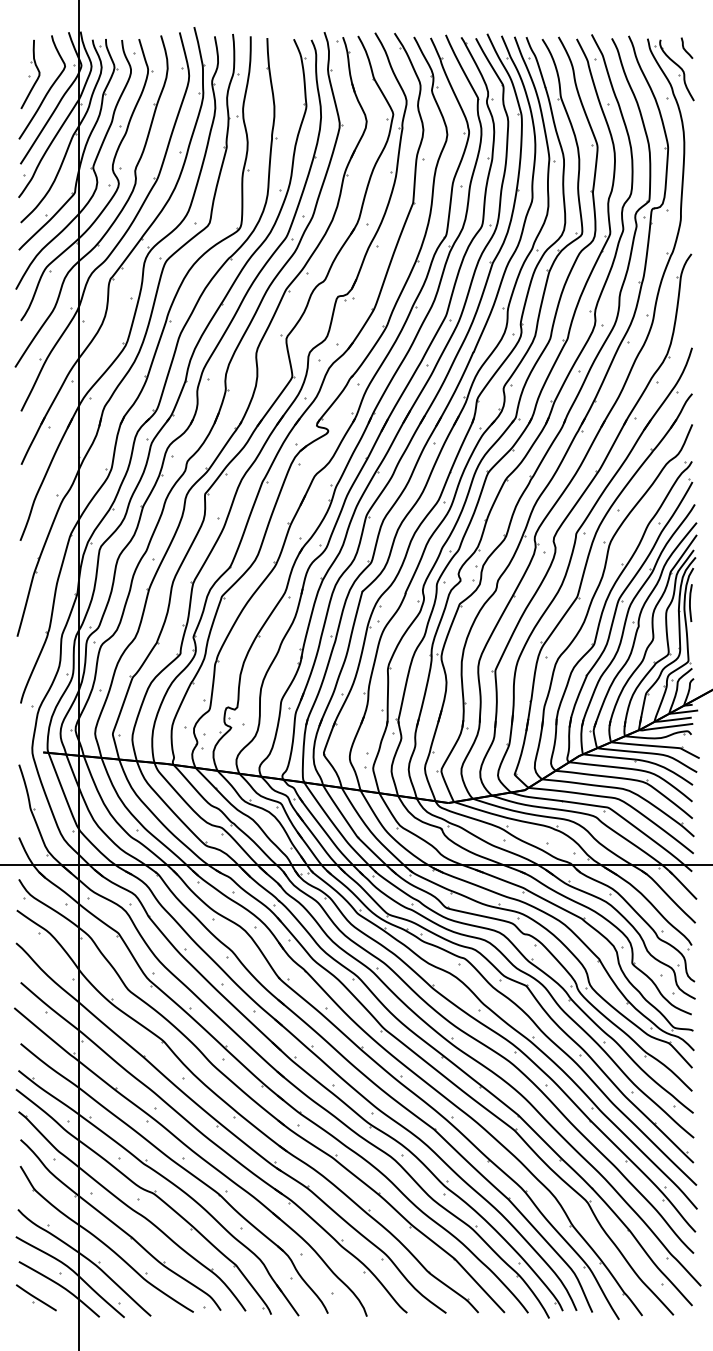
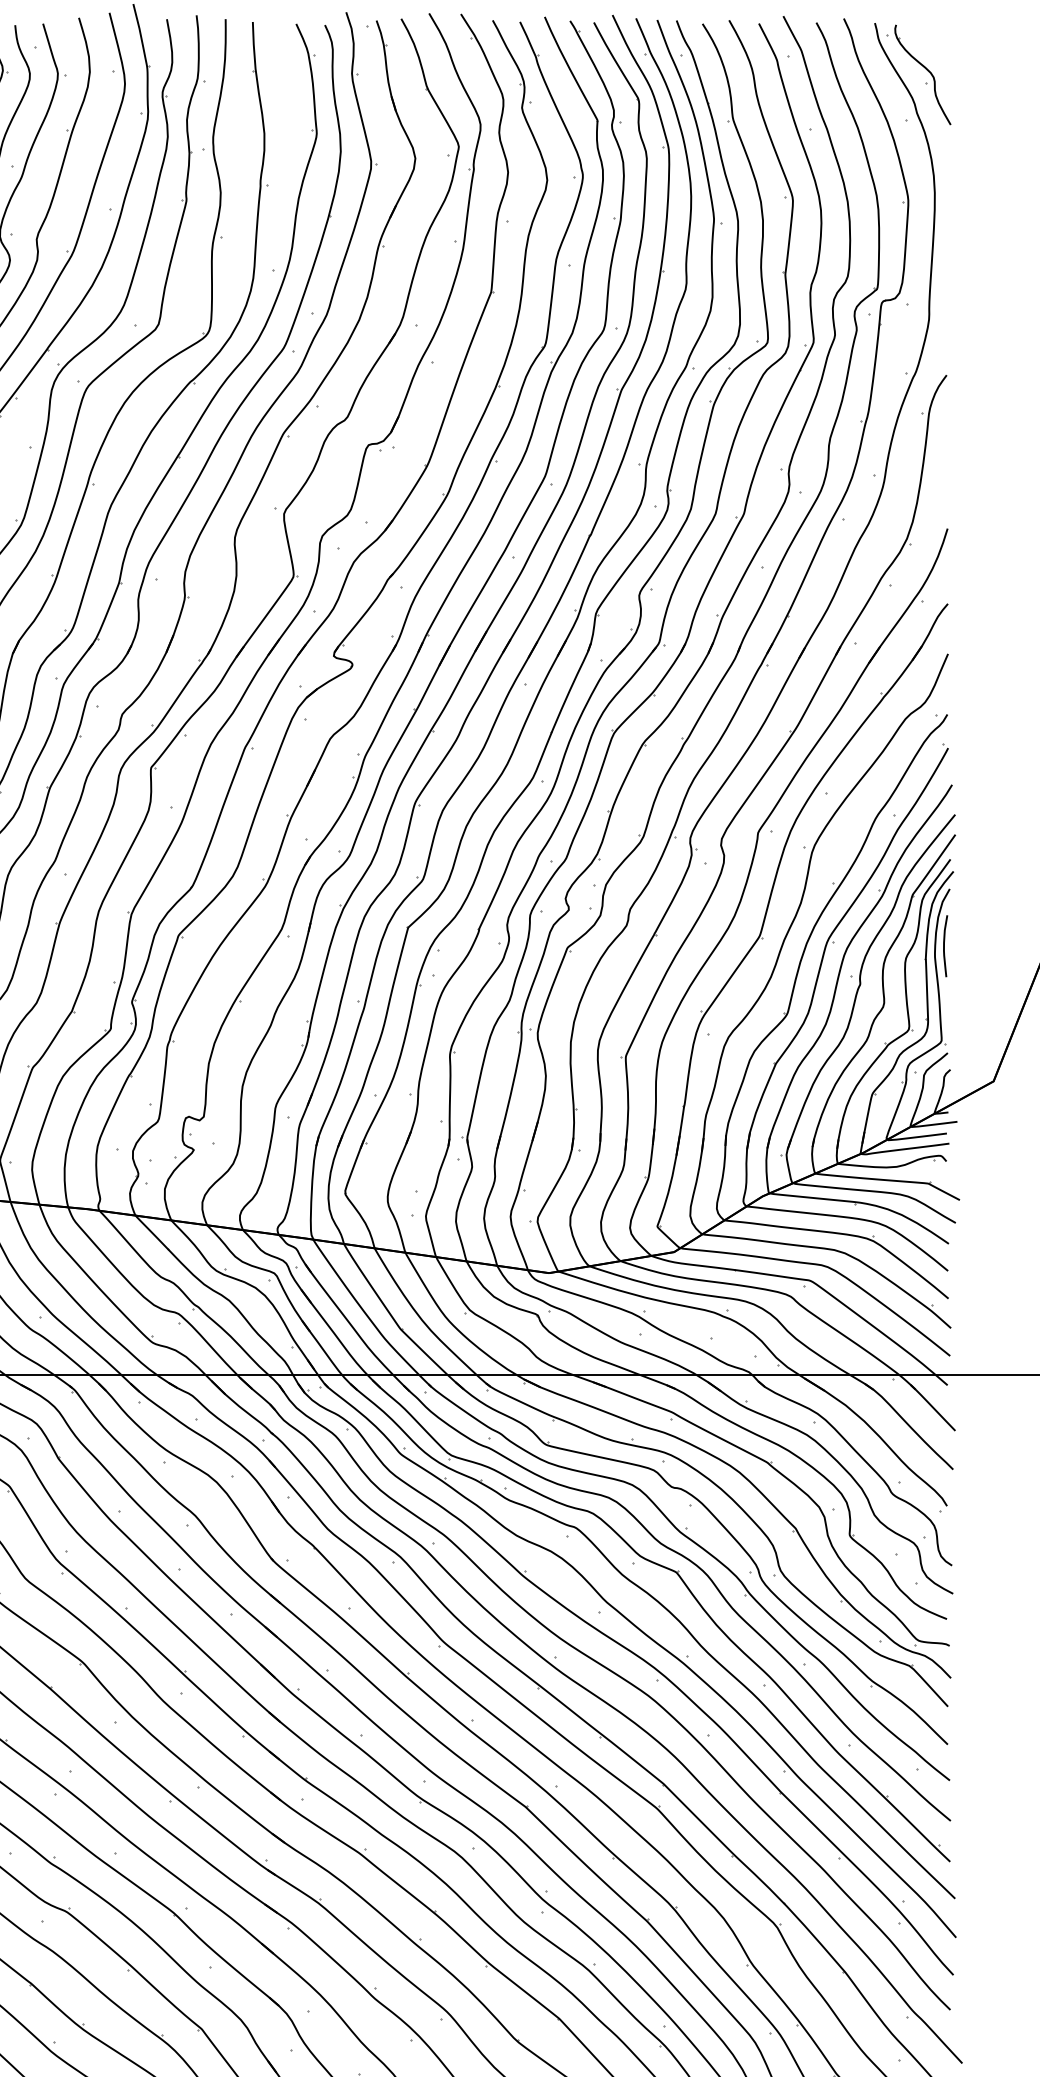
curve: (684, 47) -> (935, 37), removed

